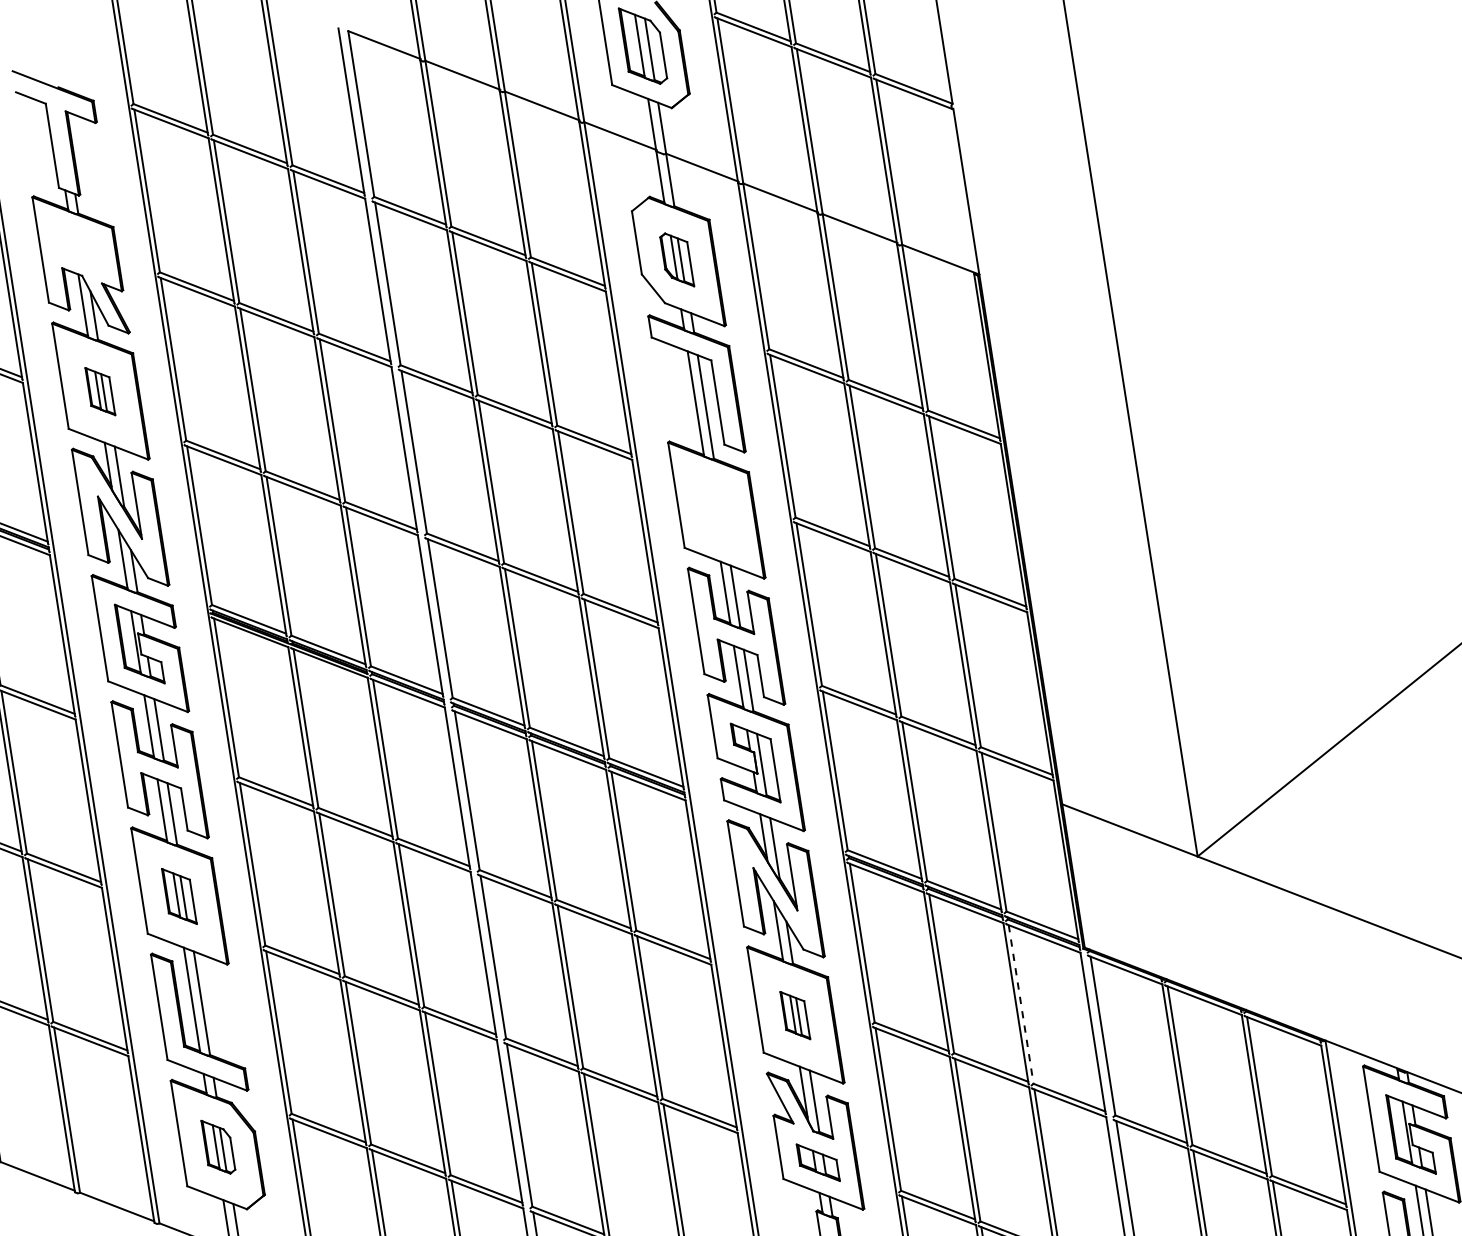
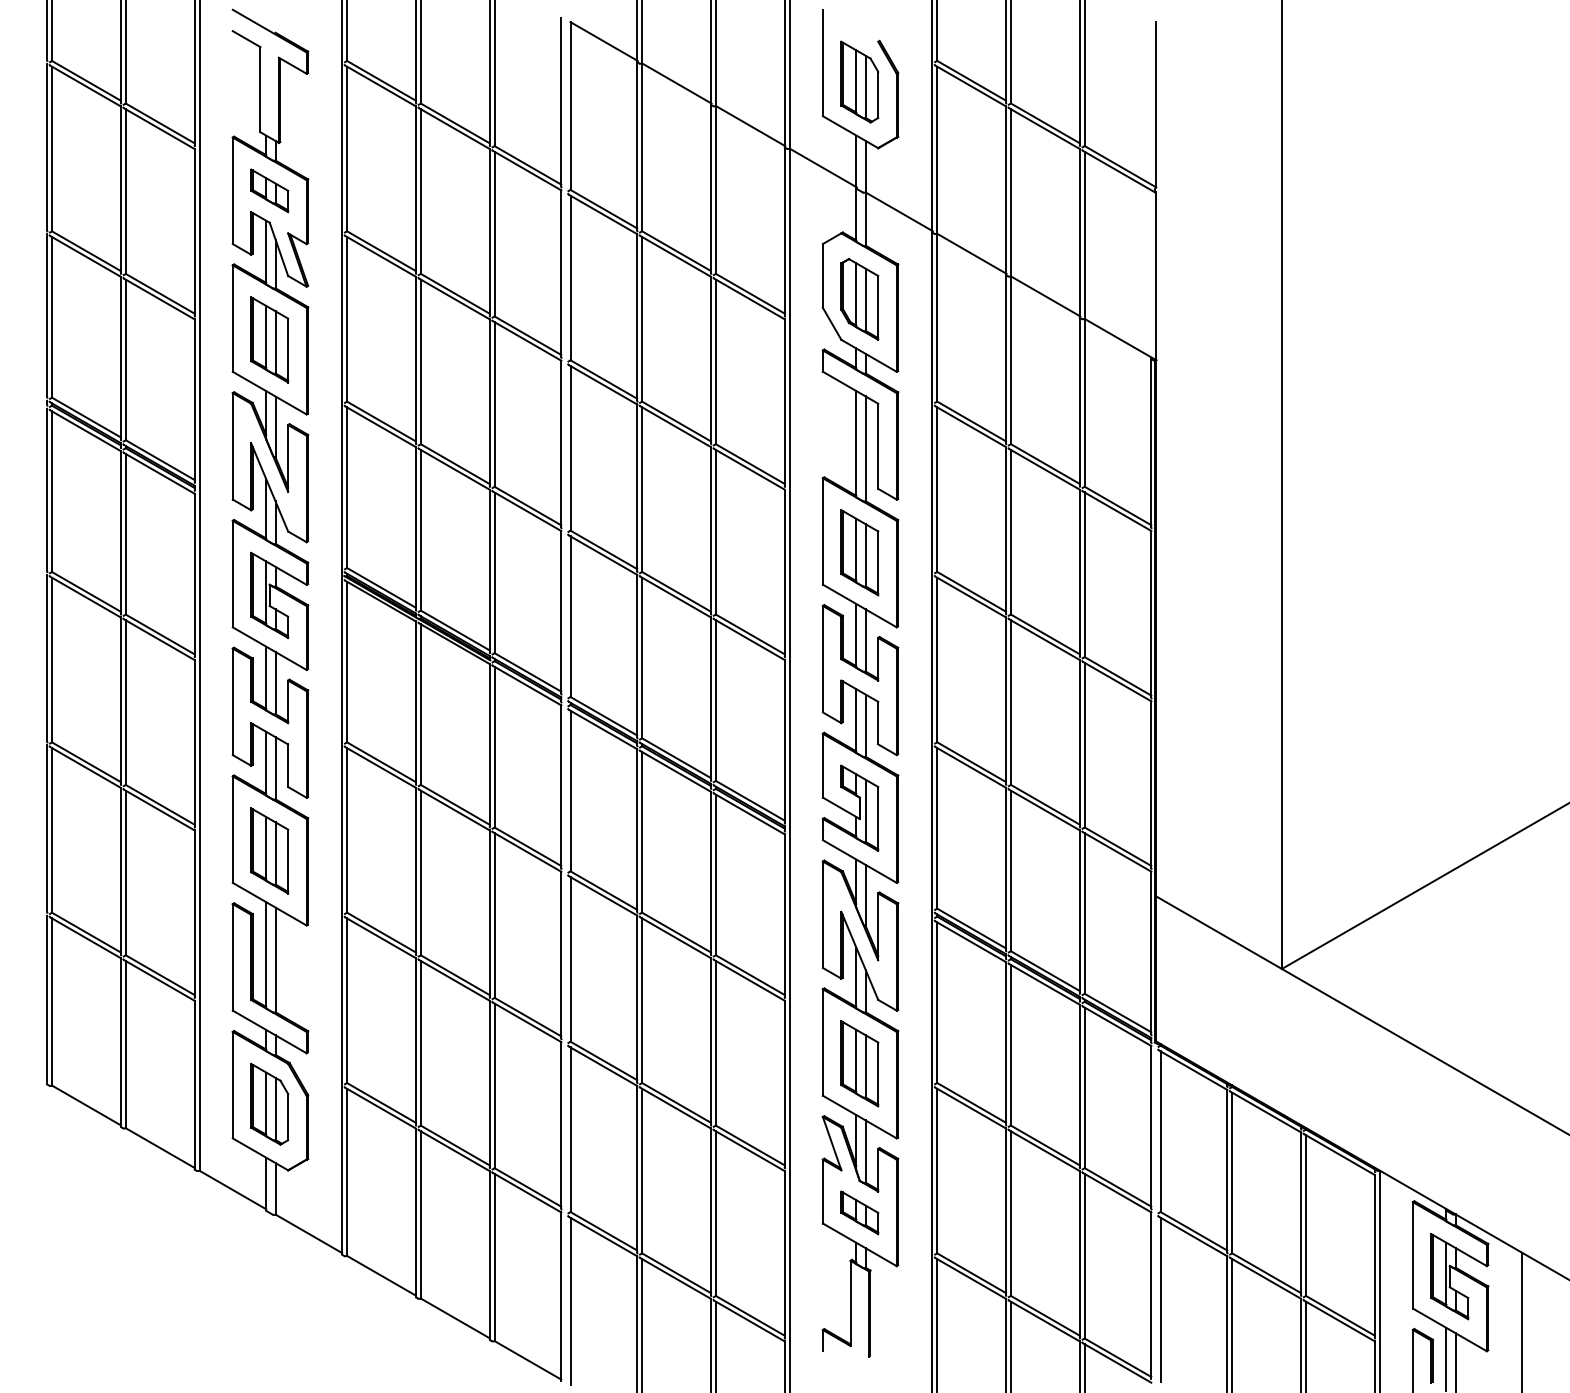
part: (76, 244) -> (269, 190), added
part: (676, 260) -> (859, 299), size x1.43
part: (99, 391) -> (269, 339), size x1.67
part: (715, 510) -> (859, 552), added
part: (179, 896) -> (269, 850), size x1.43
line: (1021, 1005) -> (1084, 1088), dashed -> solid
part: (794, 1015) -> (859, 1063), size x1.67
part: (218, 1147) -> (269, 1104), size x1.43

